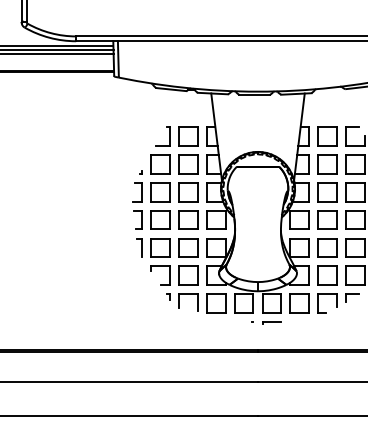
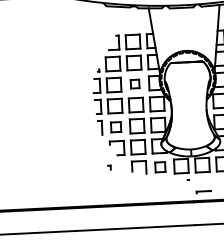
part: (188, 192) -> (135, 84), size x0.6
part: (160, 247) -> (115, 126), size x0.7
part: (168, 296) -> (109, 167), moved
part: (216, 303) -> (160, 167), size x0.7
part: (271, 322) -> (203, 191), moved

